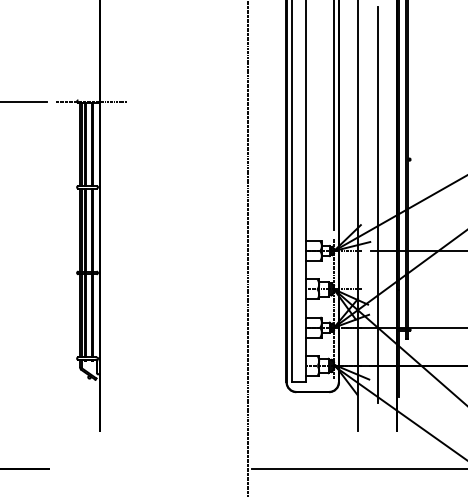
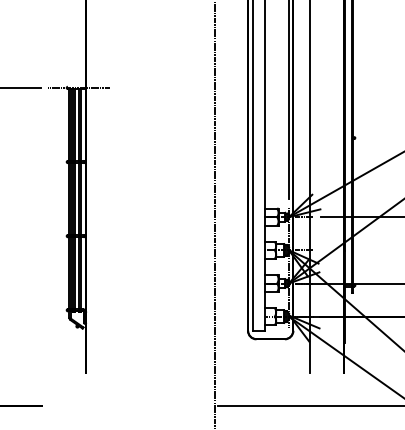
line: (378, 204) -> (327, 176), removed

